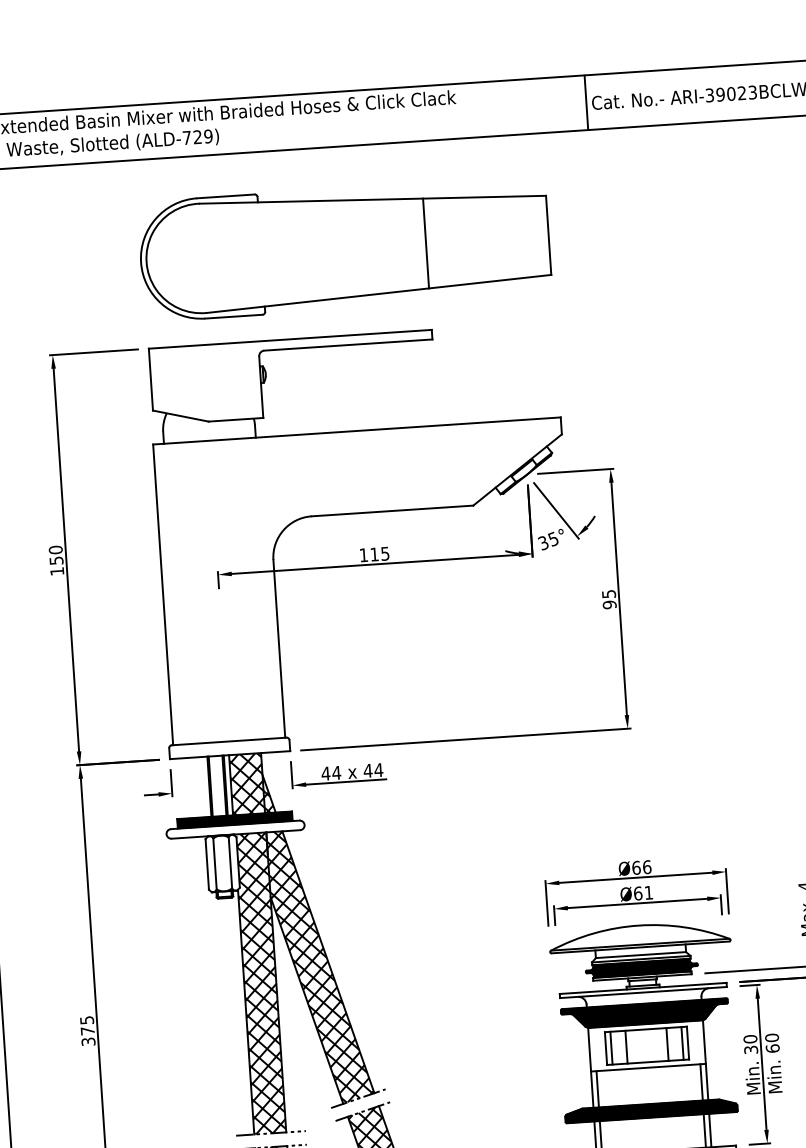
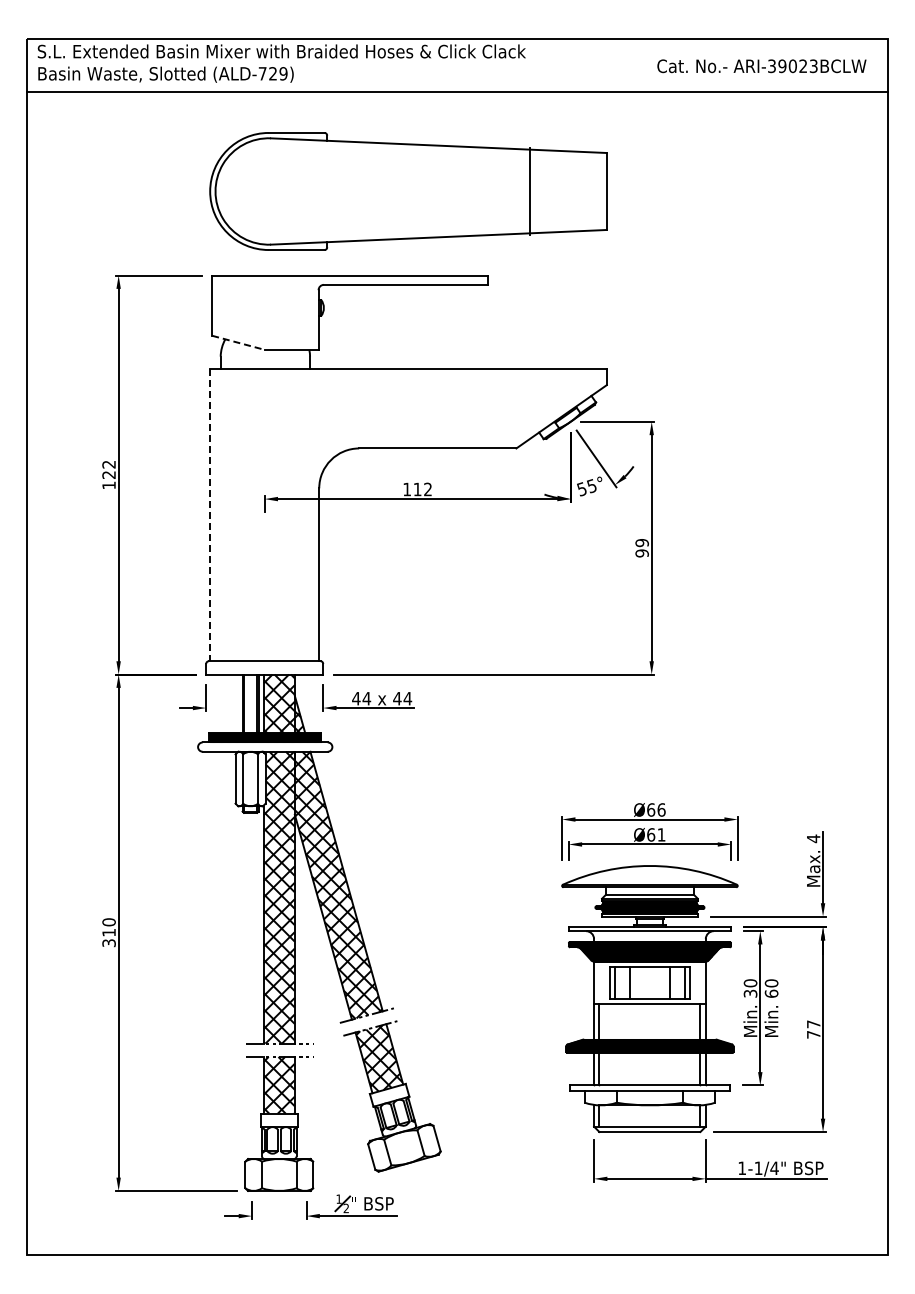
line: (585, 102) -> (651, 65), removed
line: (426, 243) -> (529, 191), moved
line: (180, 415) -> (238, 342), solid -> dashed
text: (542, 541) -> (581, 487), 35° -> 55°
text: (384, 553) -> (427, 489), 115 -> 112
text: (55, 555) -> (108, 469), 150 -> 122
text: (608, 594) -> (641, 543), 95 -> 99
line: (163, 595) -> (210, 515), solid -> dashed
text: (86, 1025) -> (108, 927), 375 -> 310

